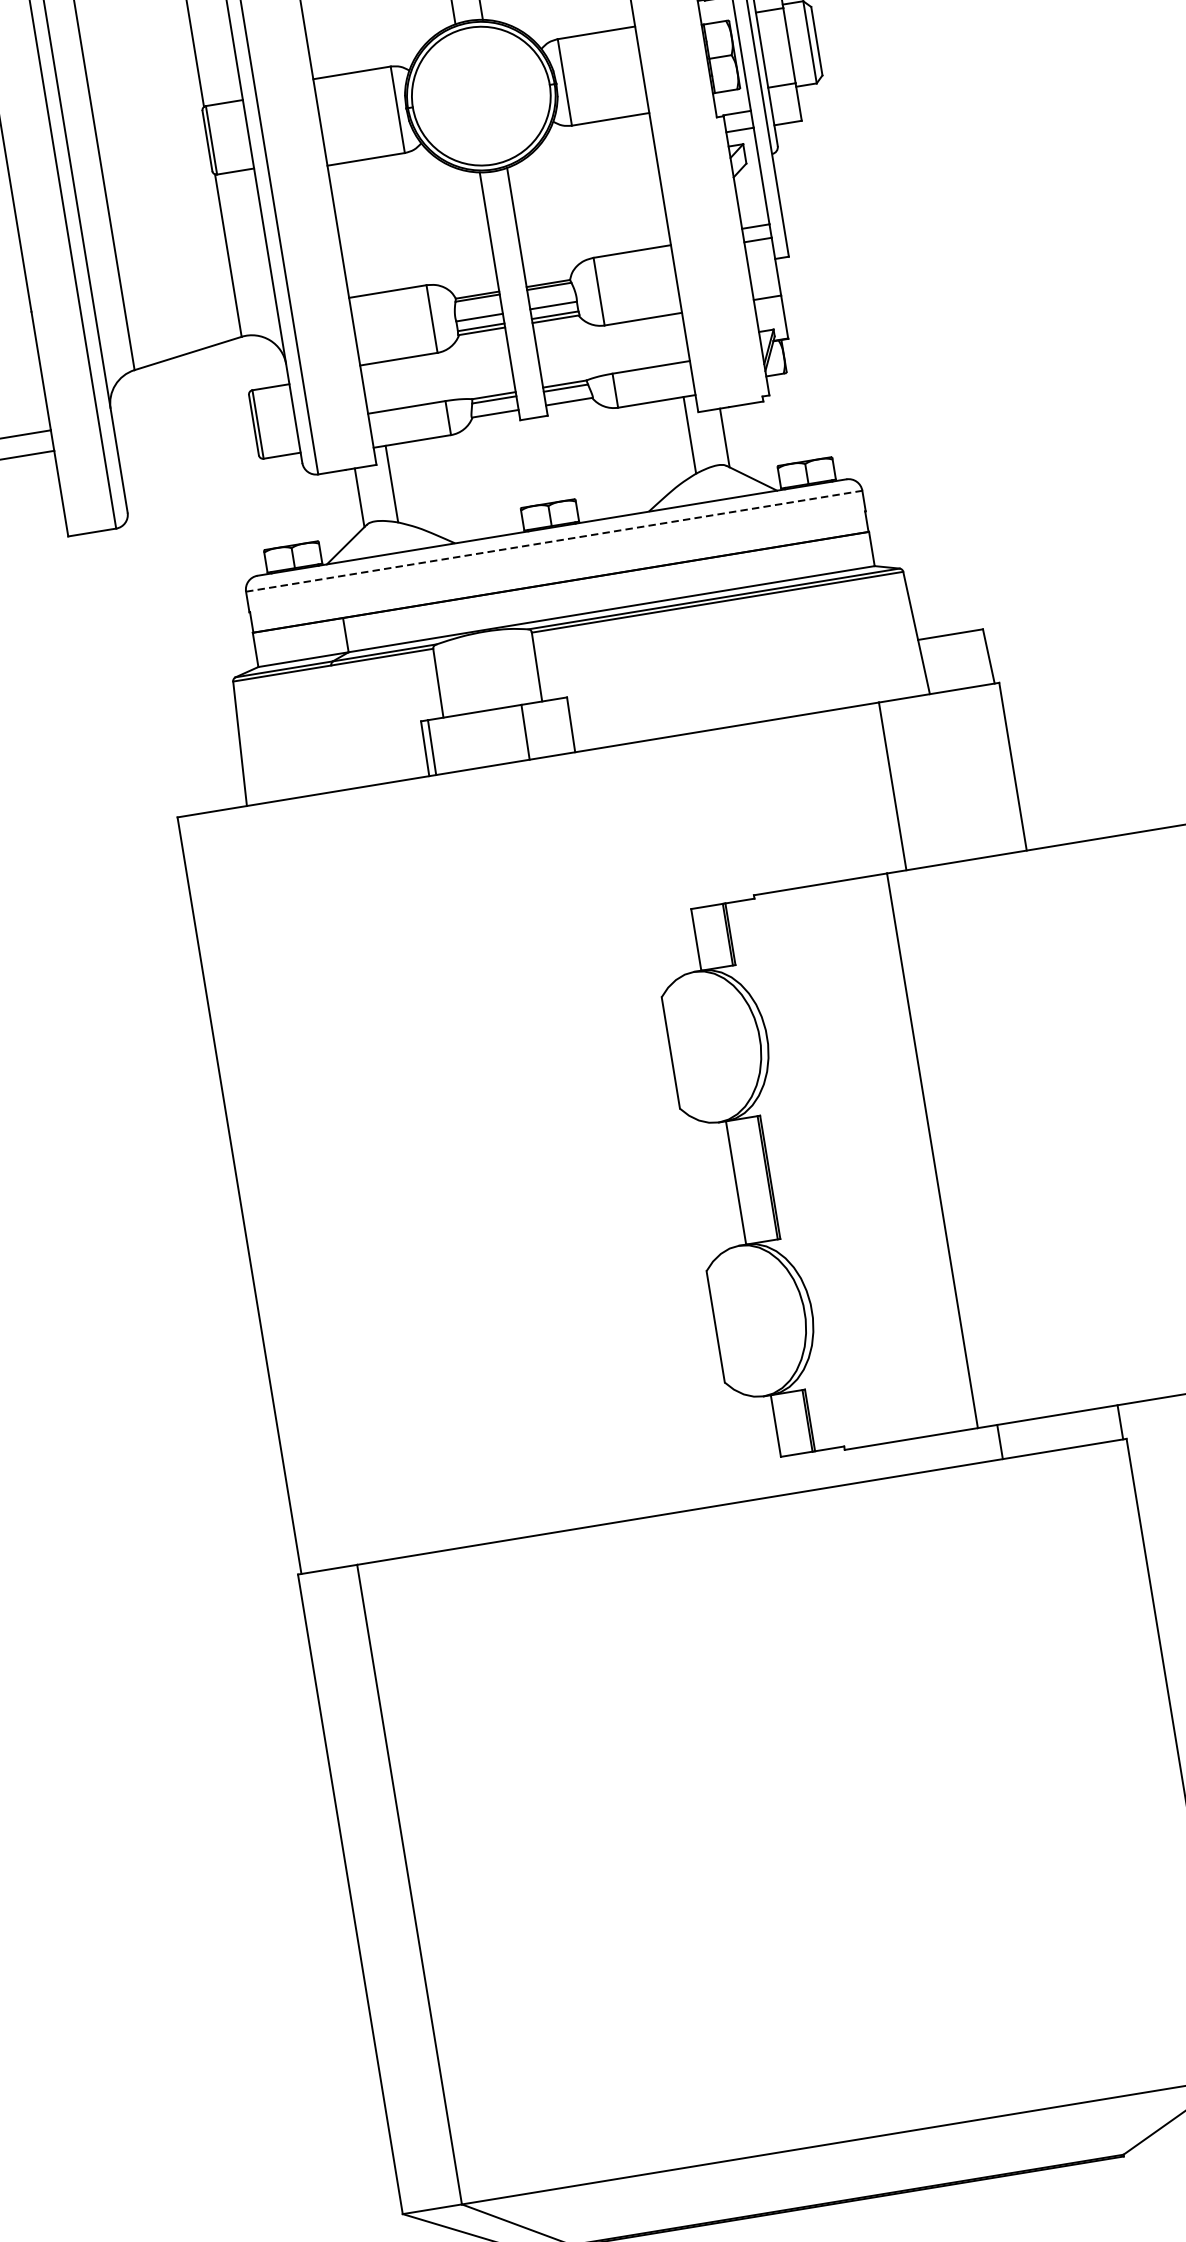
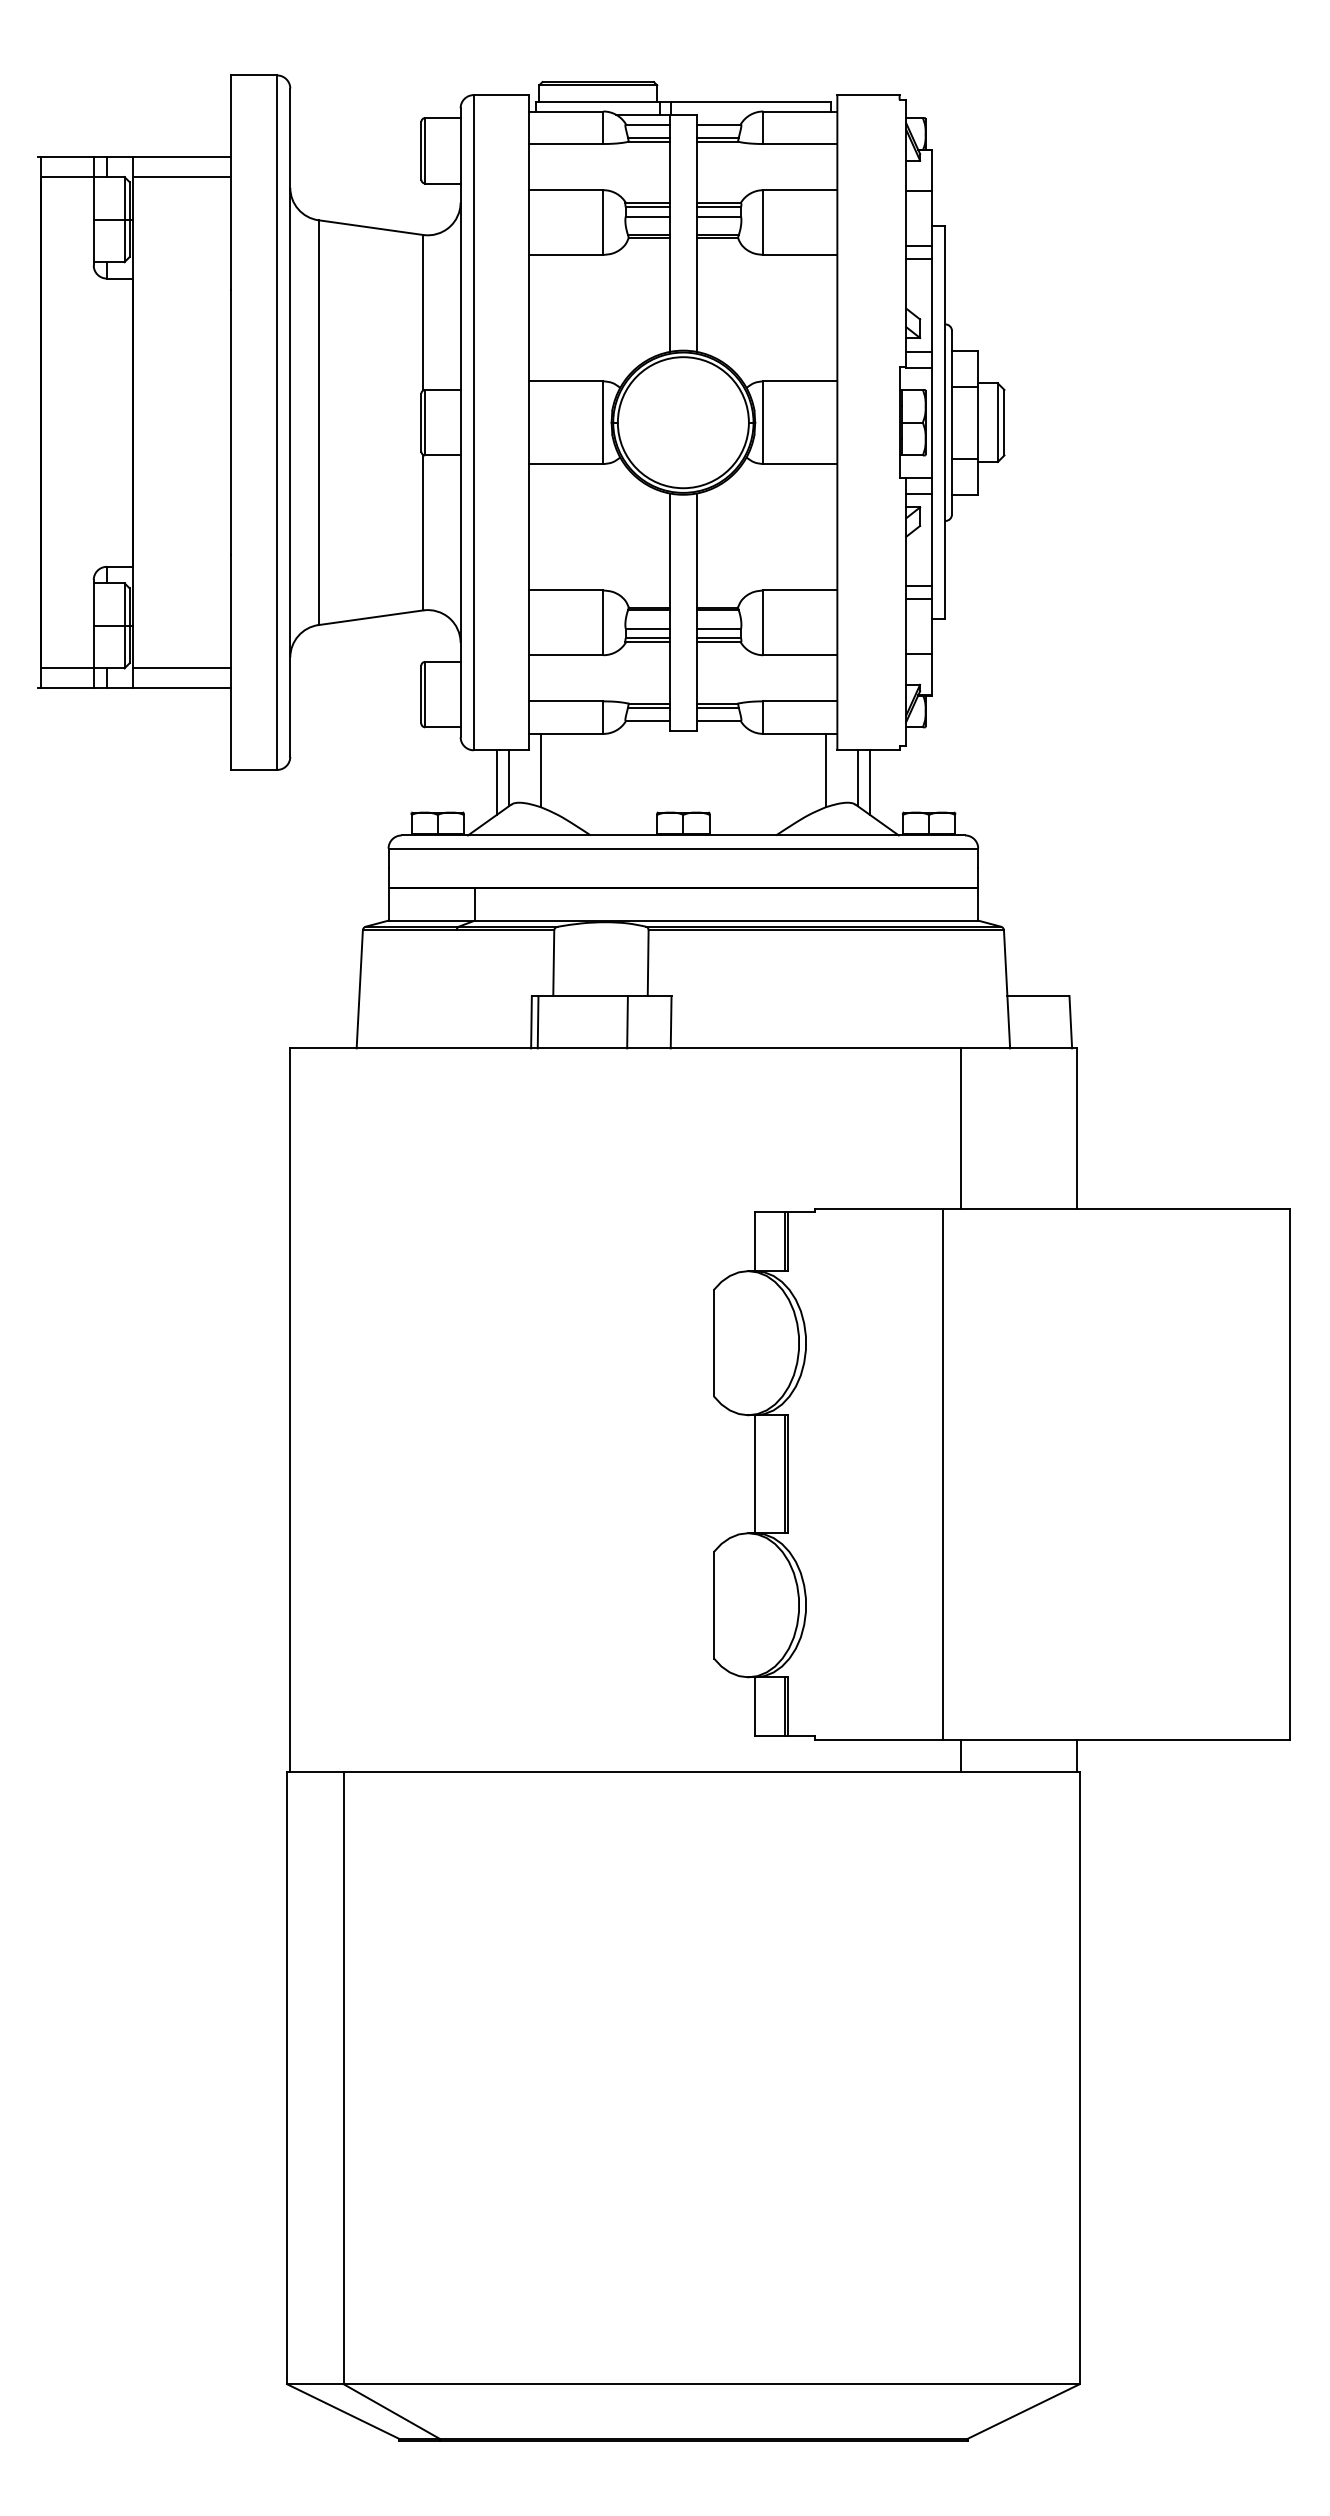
line: (738, 440) -> (870, 782), added
line: (347, 504) -> (496, 782), added
line: (554, 541) -> (683, 848), dashed -> solid

